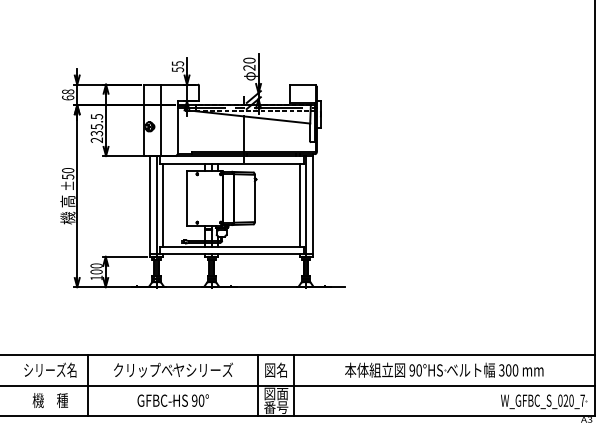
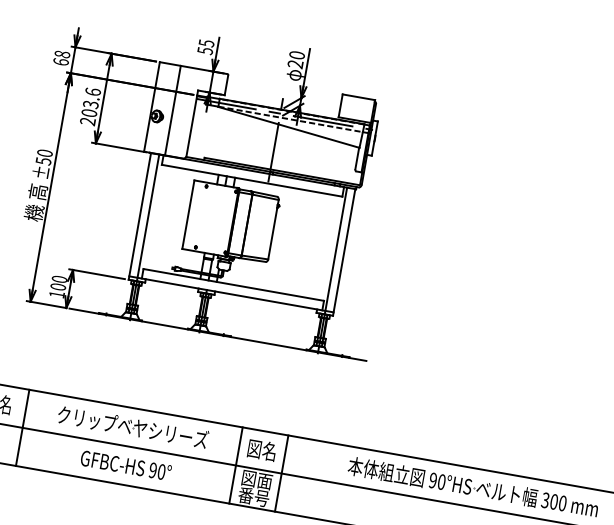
text: (96, 124) -> (90, 101), 235.5 -> 203.6
line: (163, 204) -> (157, 217), removed
line: (299, 204) -> (328, 247), removed

